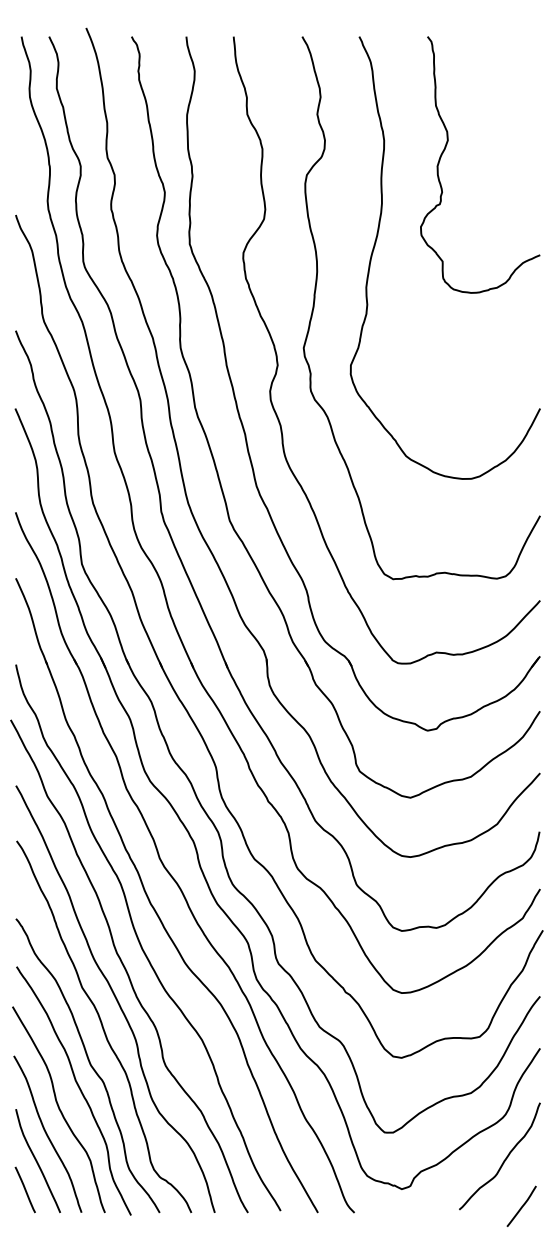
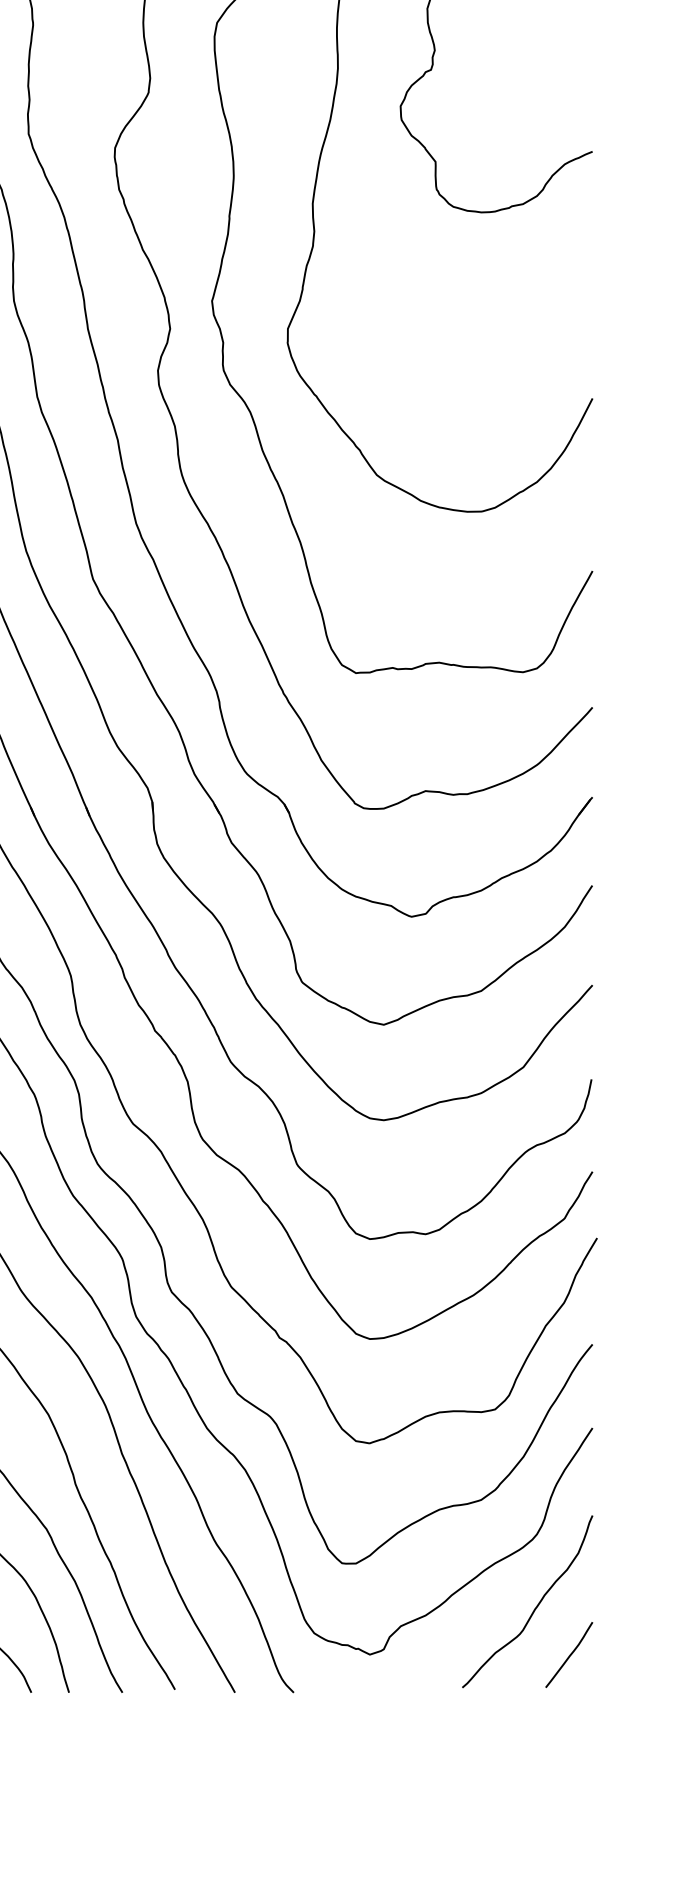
curve: (522, 1205) -> (570, 1653), moved

